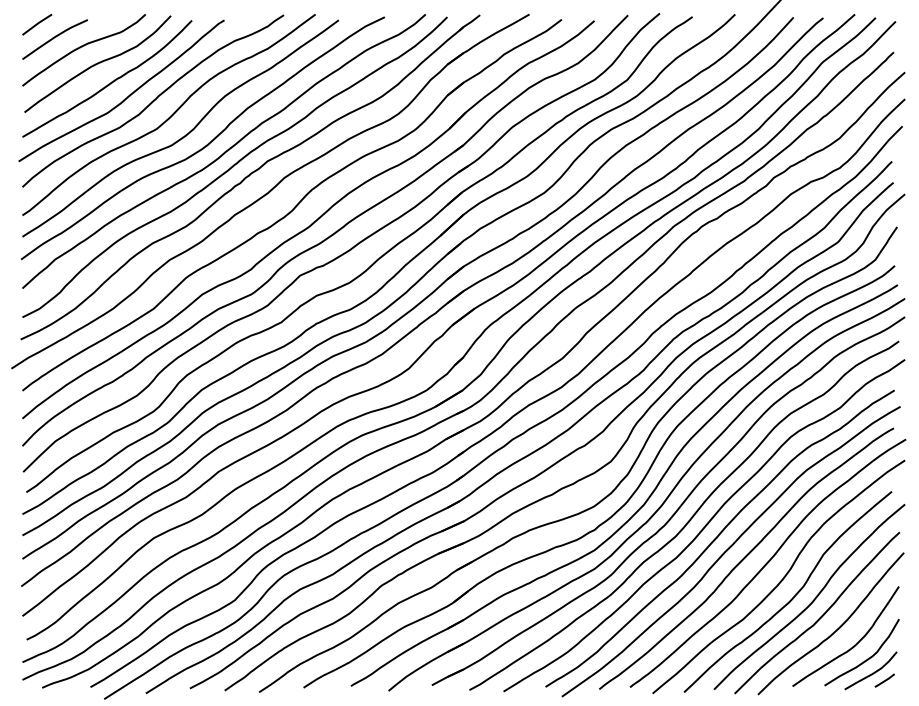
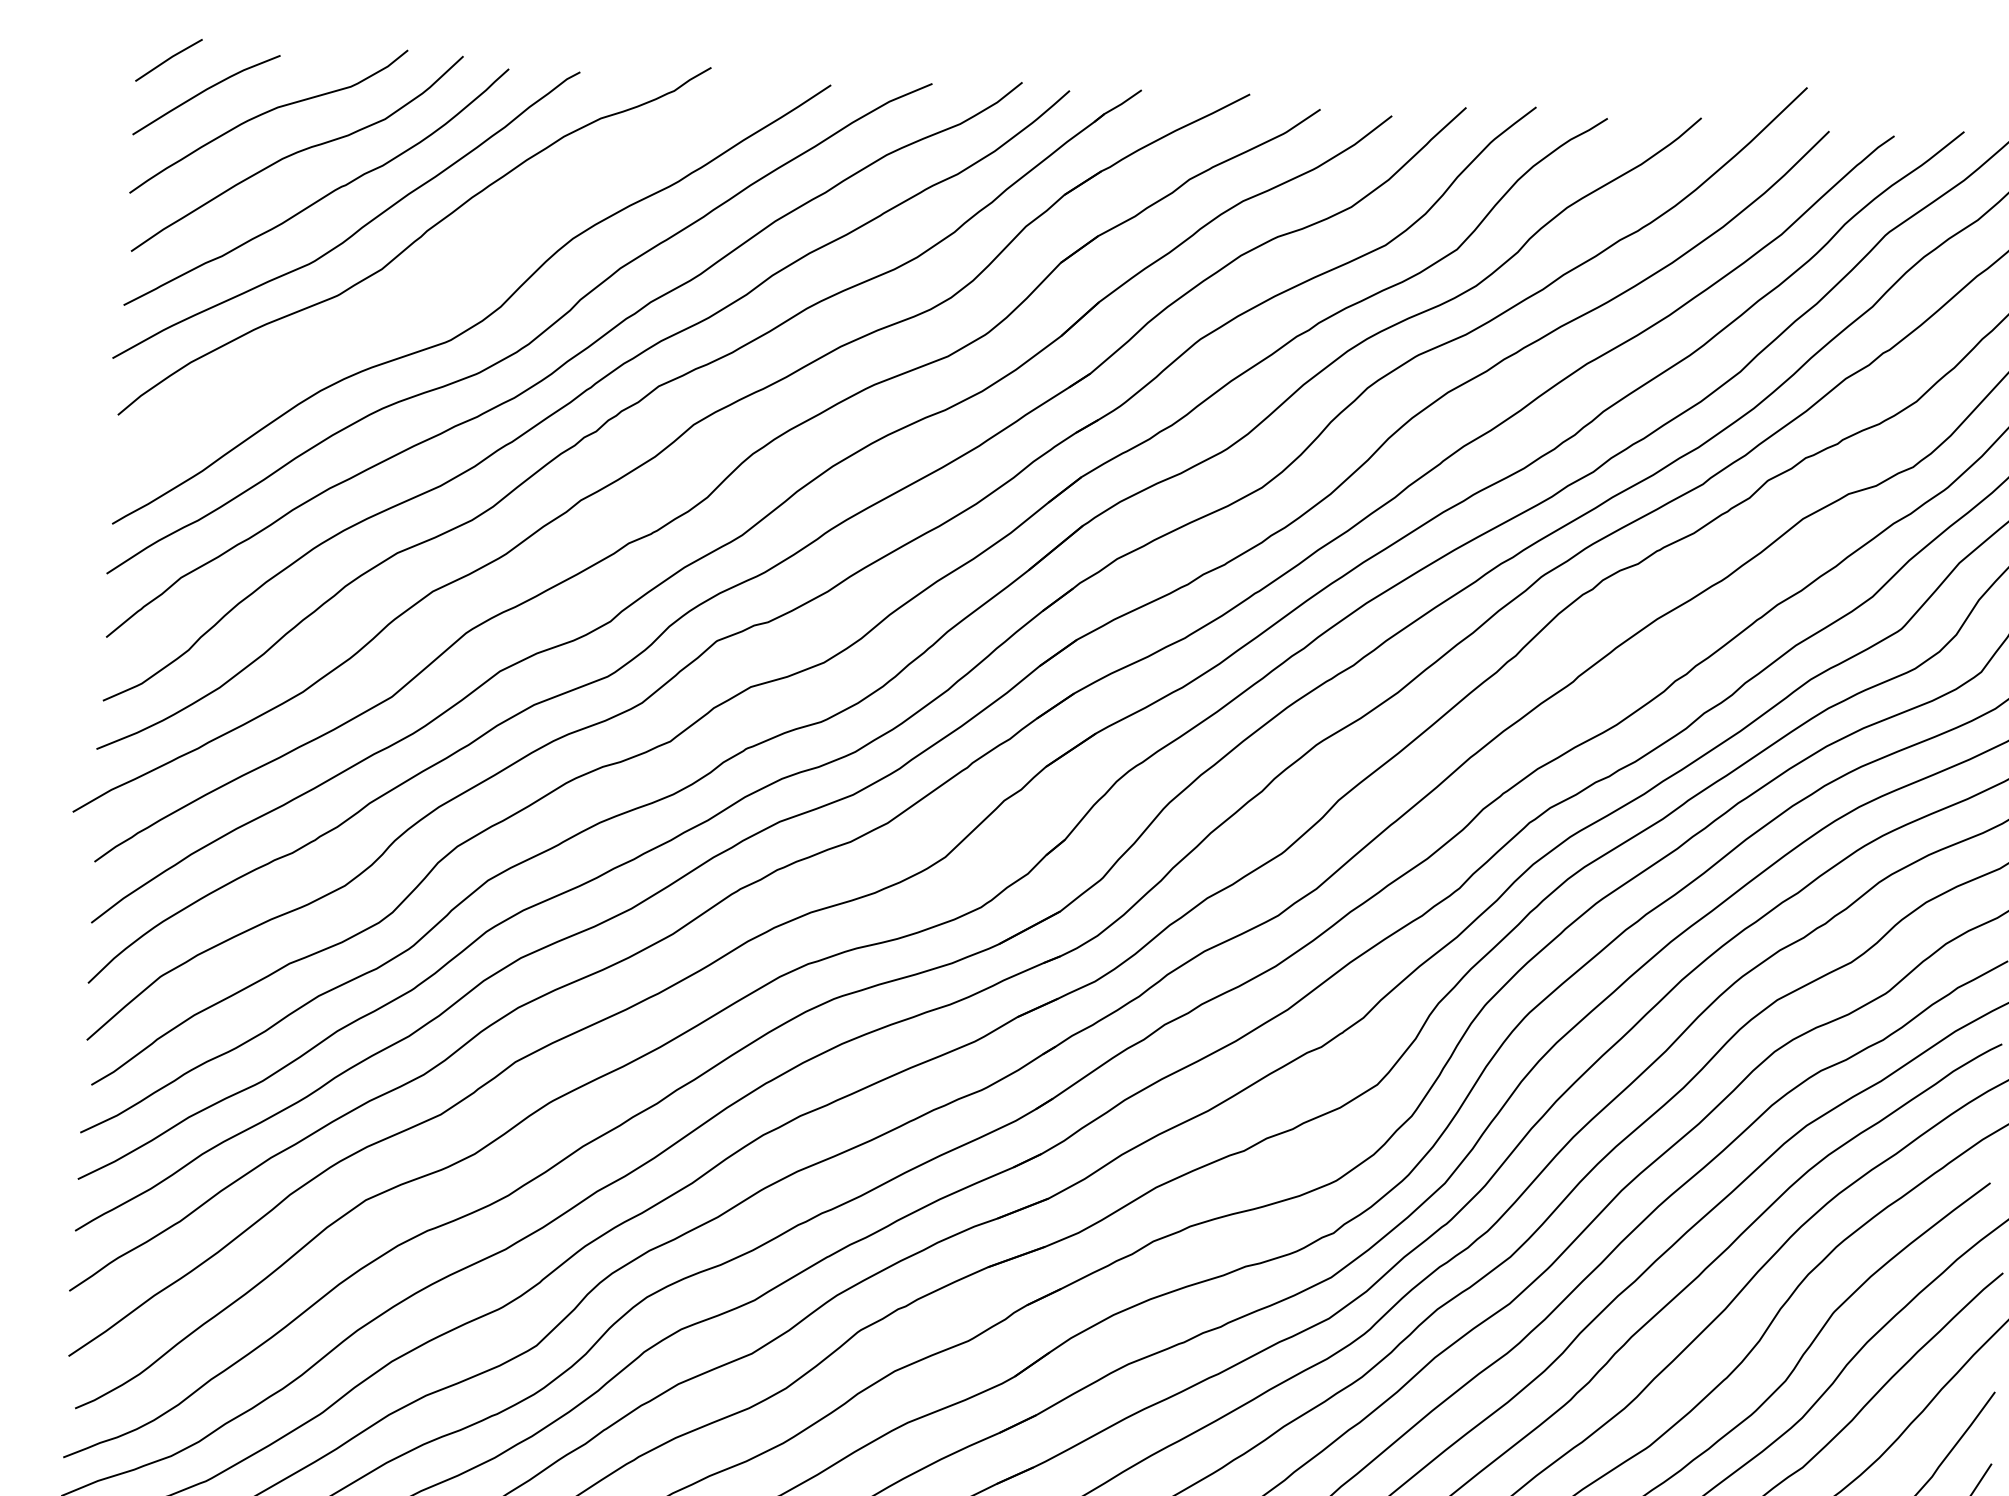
curve: (170, 115) -> (450, 274), removed

